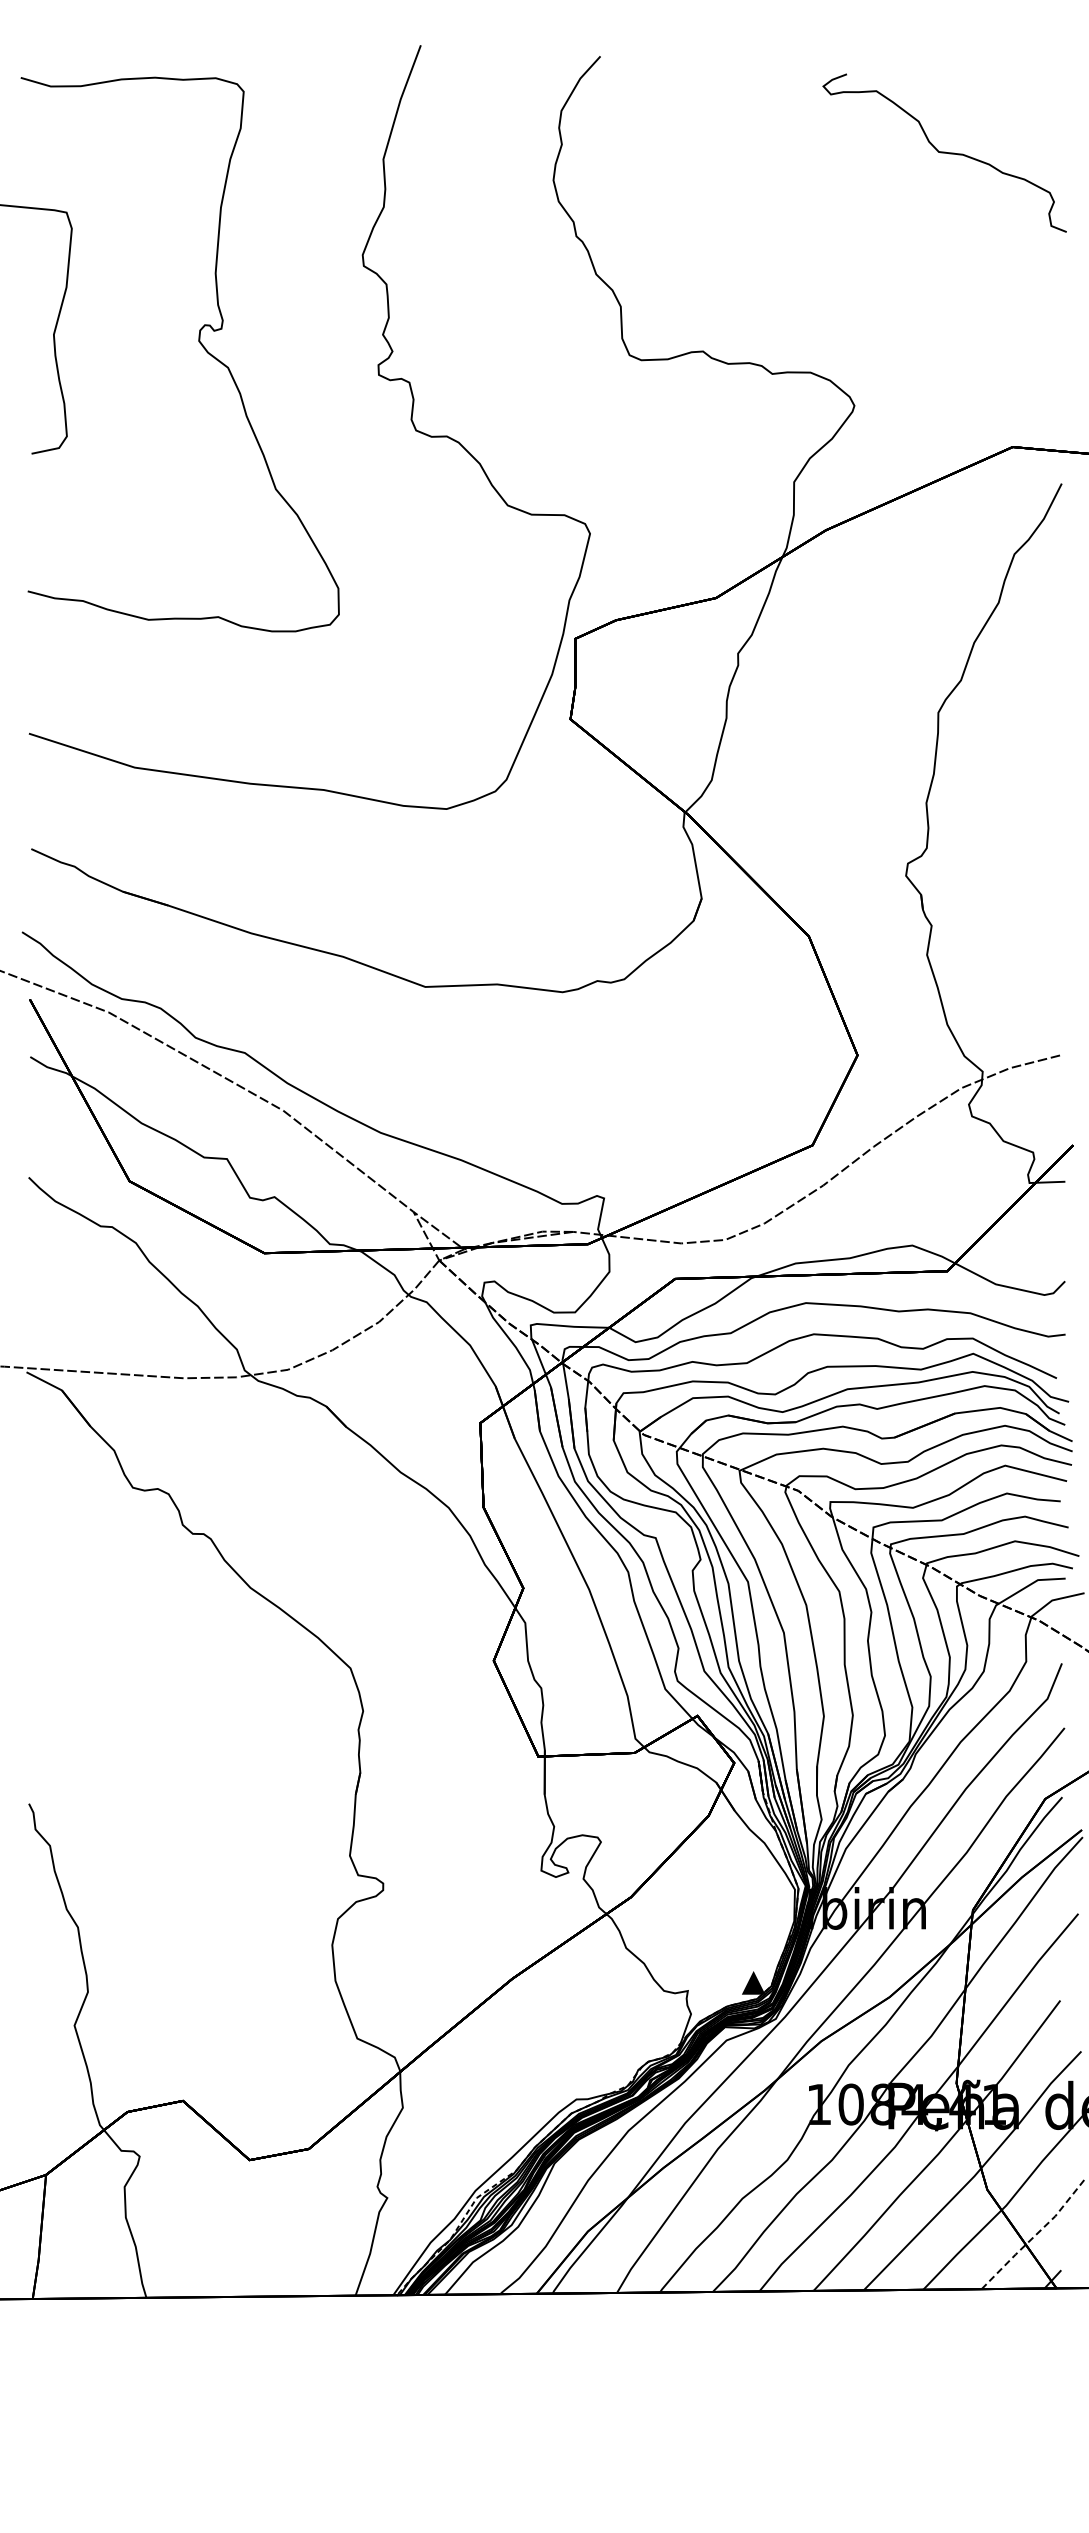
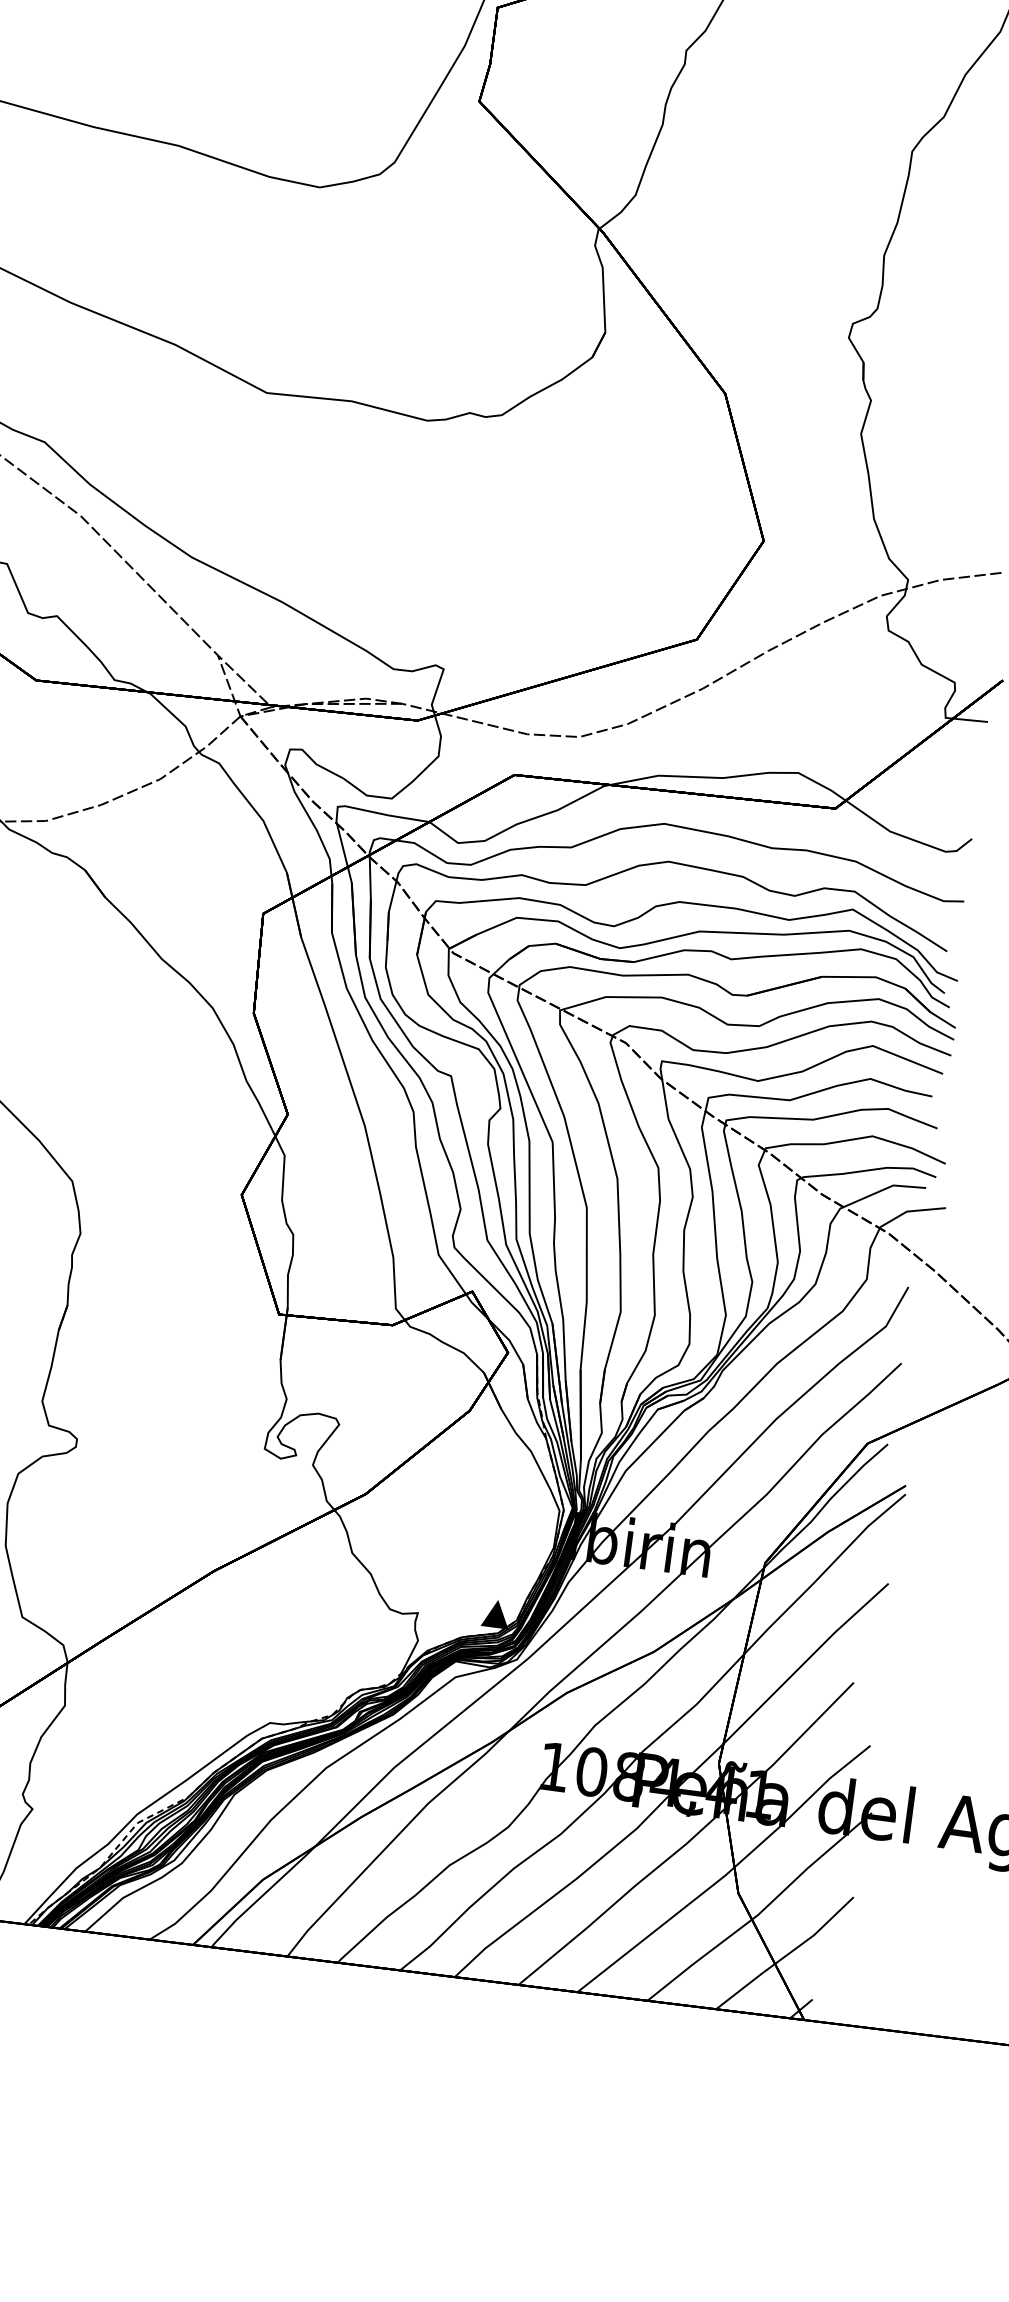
line: (1034, 2236) -> (786, 1955), dashed -> solid

